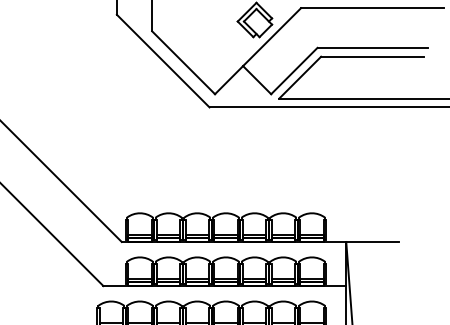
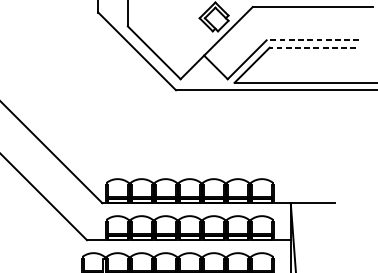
line: (372, 47) -> (312, 40), solid -> dashed
line: (372, 56) -> (312, 47), solid -> dashed

